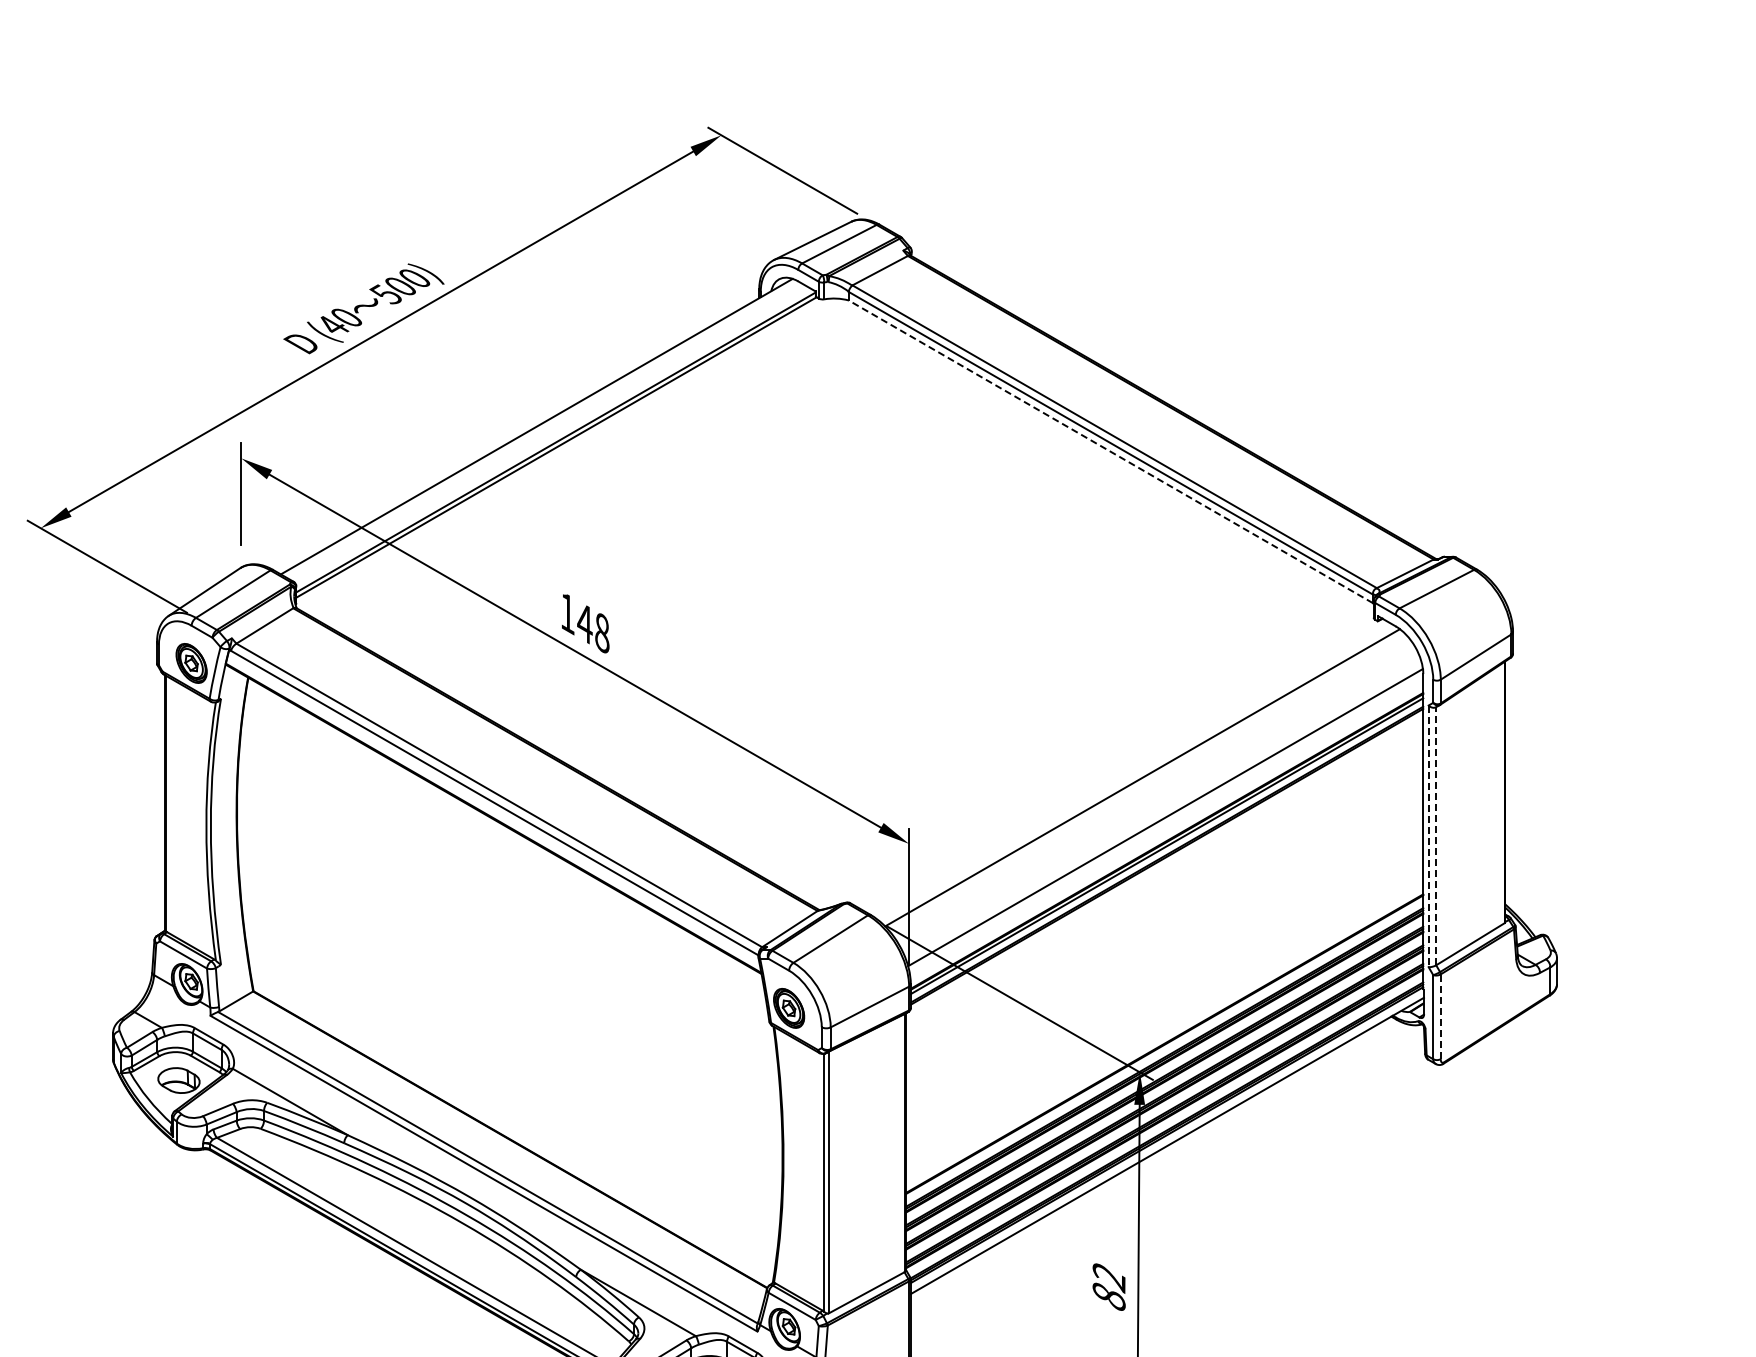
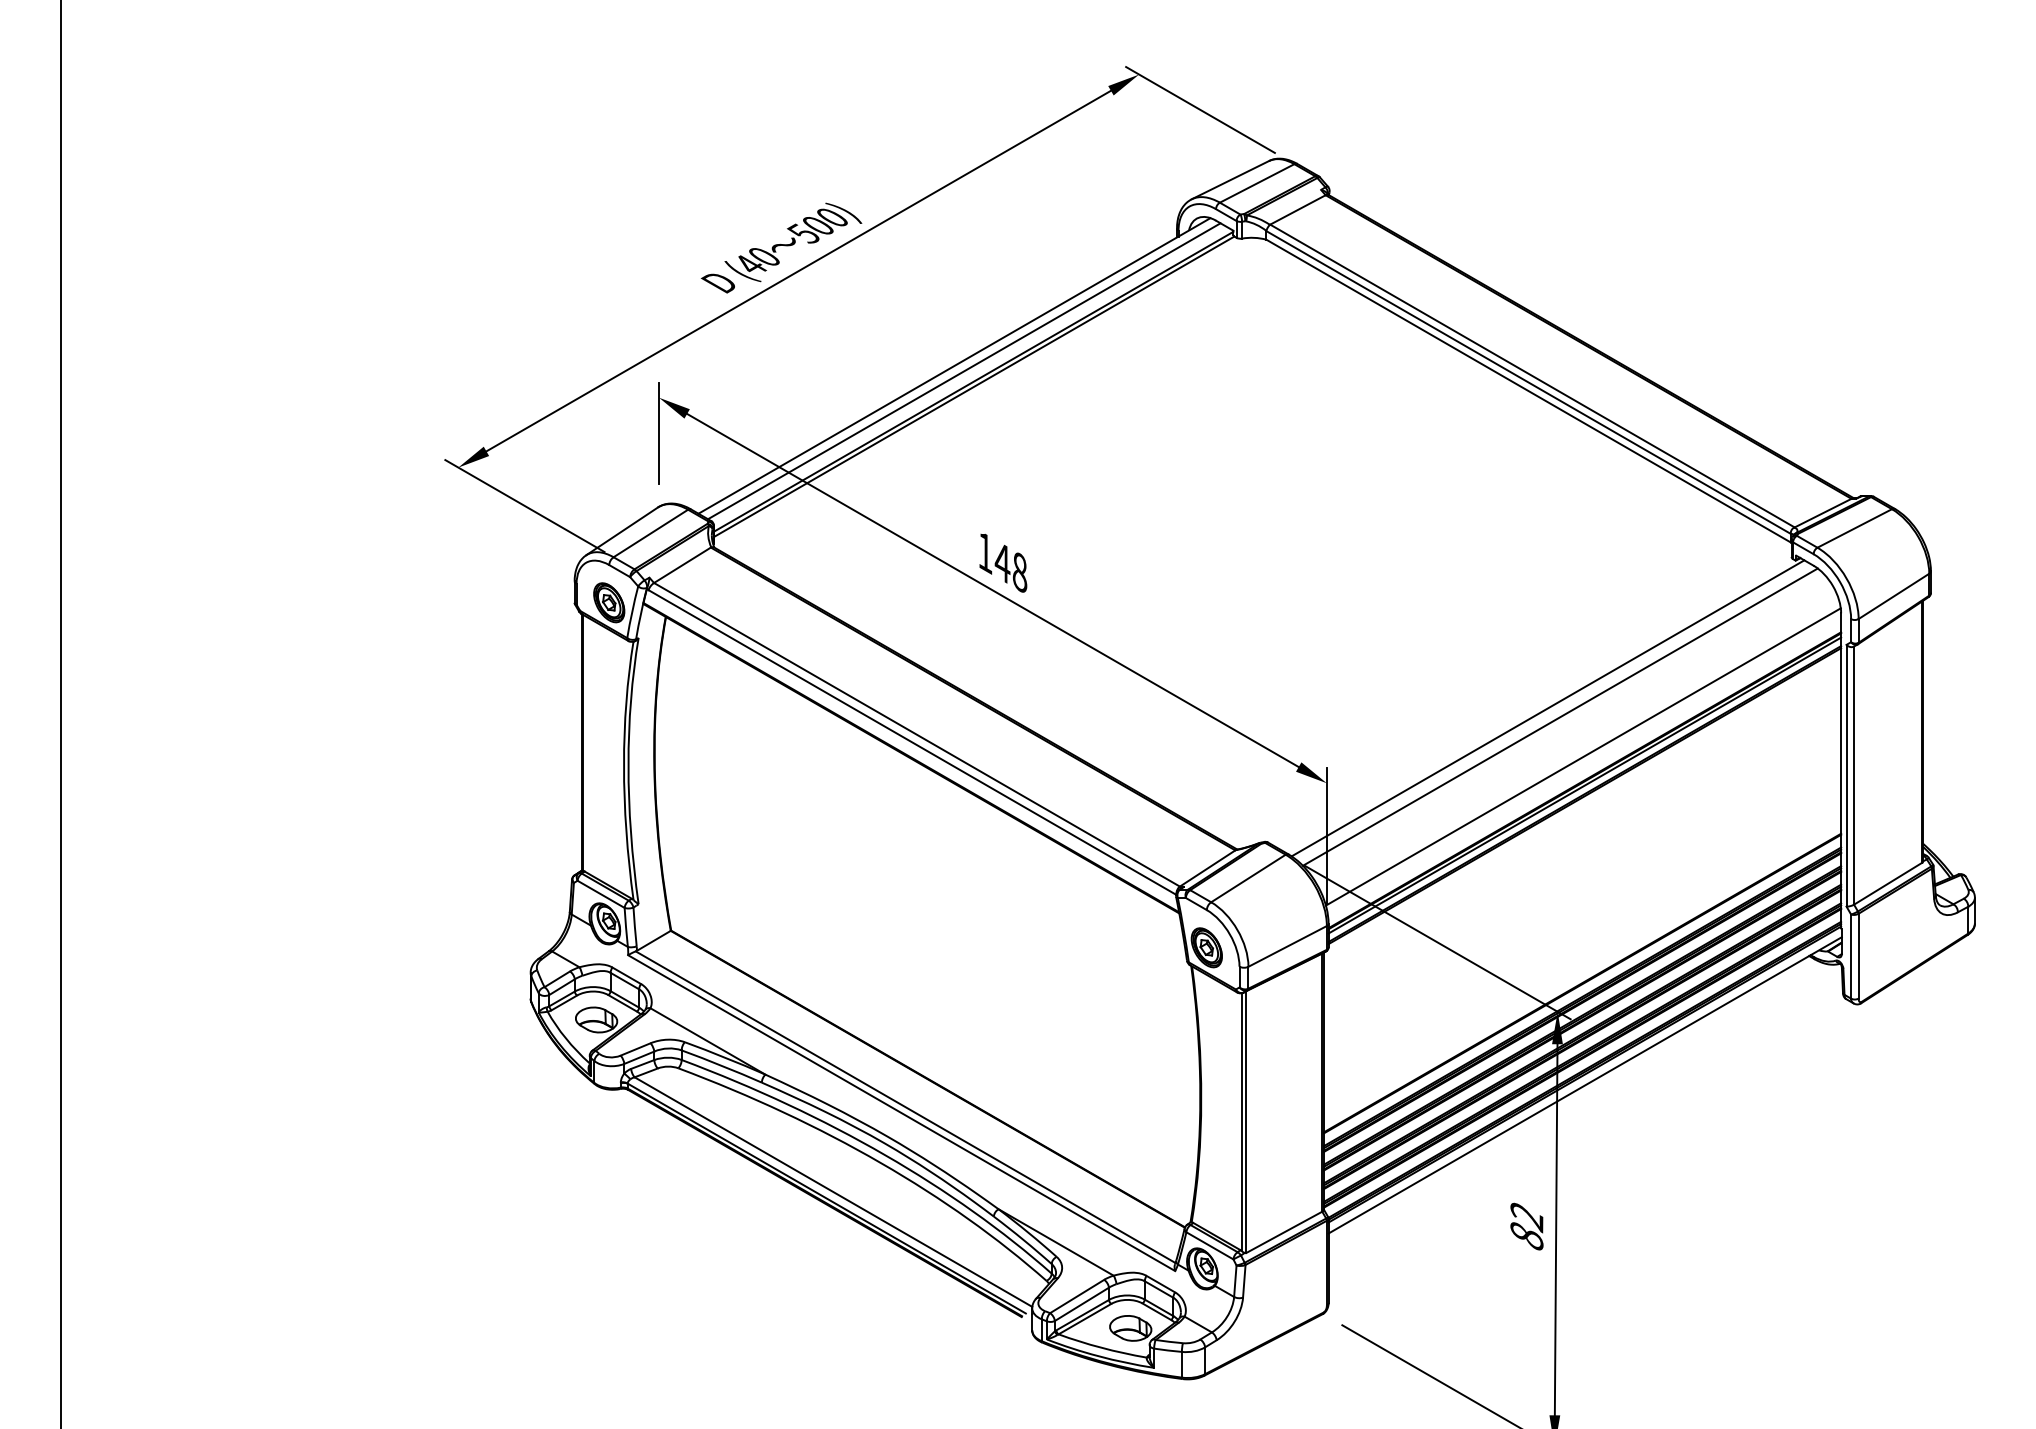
line: (546, 432) -> (964, 371), added
line: (1110, 452) -> (1528, 391), dashed -> solid
line: (1129, 769) -> (1547, 708), added
line: (1428, 836) -> (1846, 775), dashed -> solid
line: (1436, 836) -> (1854, 775), dashed -> solid
line: (1440, 1016) -> (1858, 955), dashed -> solid

